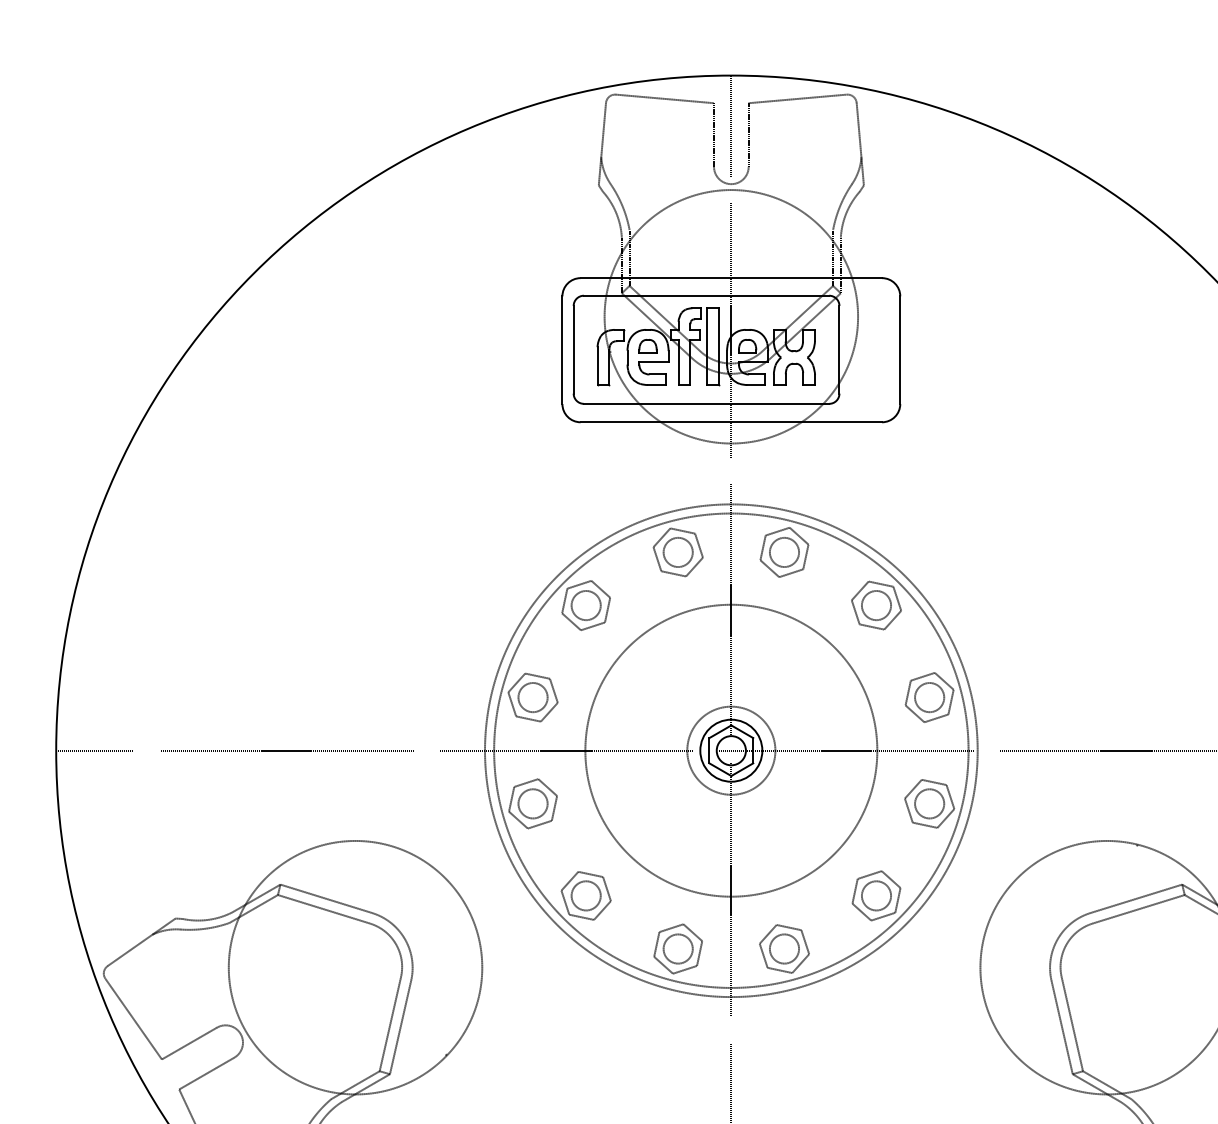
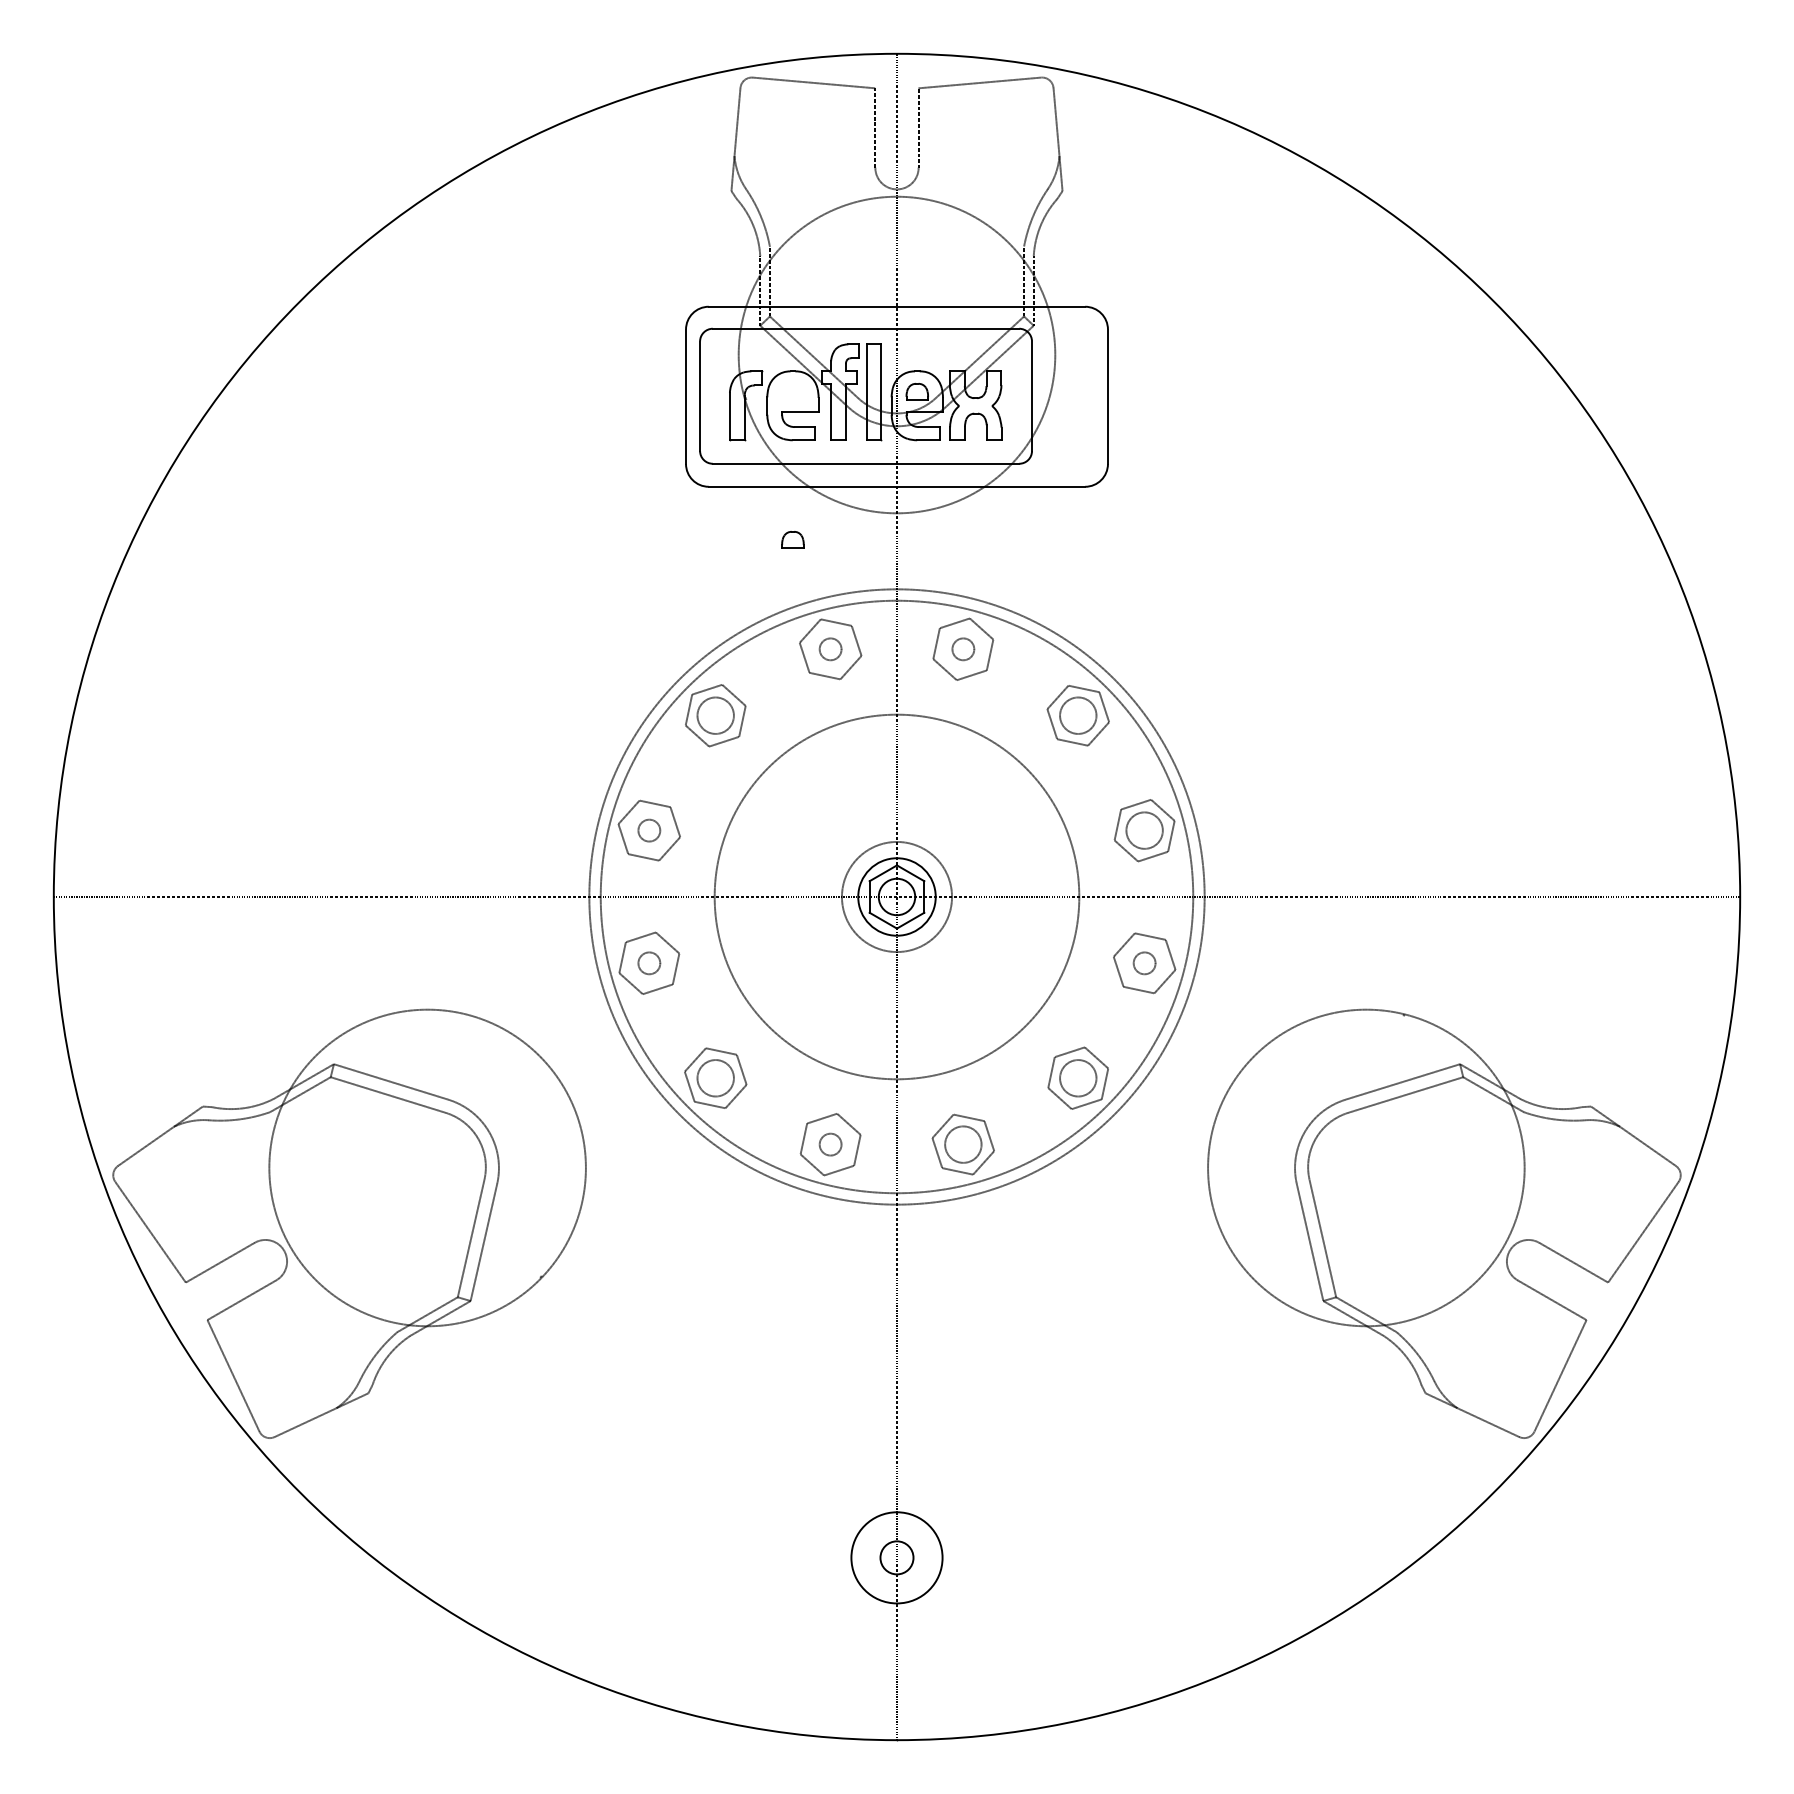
part: (647, 345) -> (792, 539), moved
circle: (678, 552) -> (830, 649), size x0.6
circle: (784, 552) -> (963, 649), size x0.6
circle: (533, 697) -> (649, 830), size x0.6
circle: (533, 803) -> (649, 963), size x0.6
circle: (929, 803) -> (1144, 963), size x0.6
circle: (678, 948) -> (830, 1144), size x0.6

